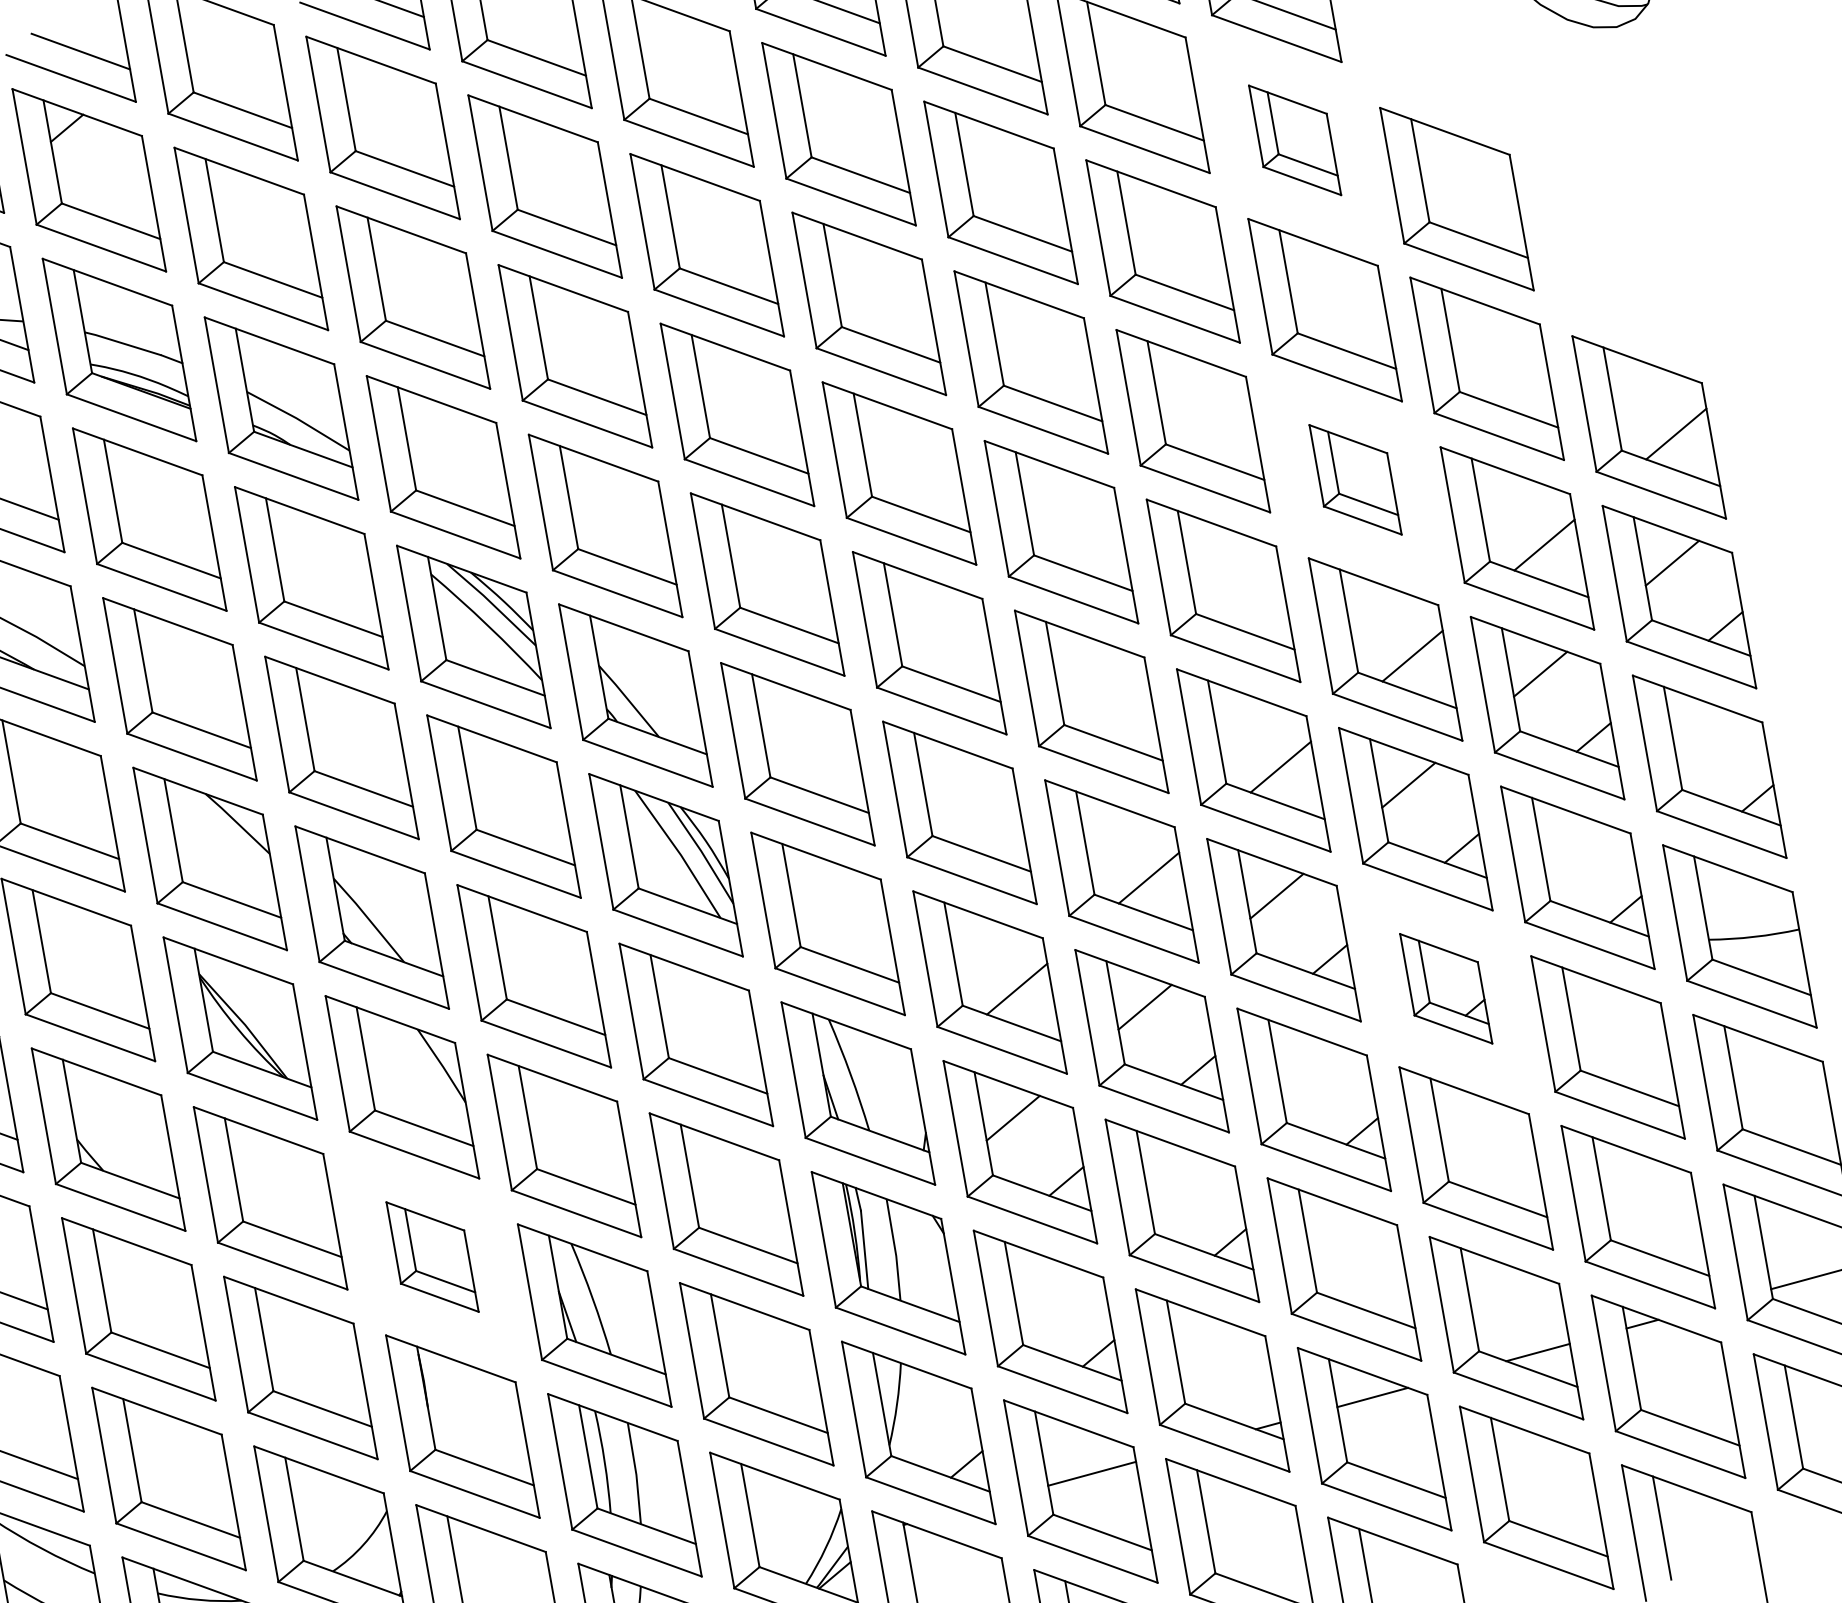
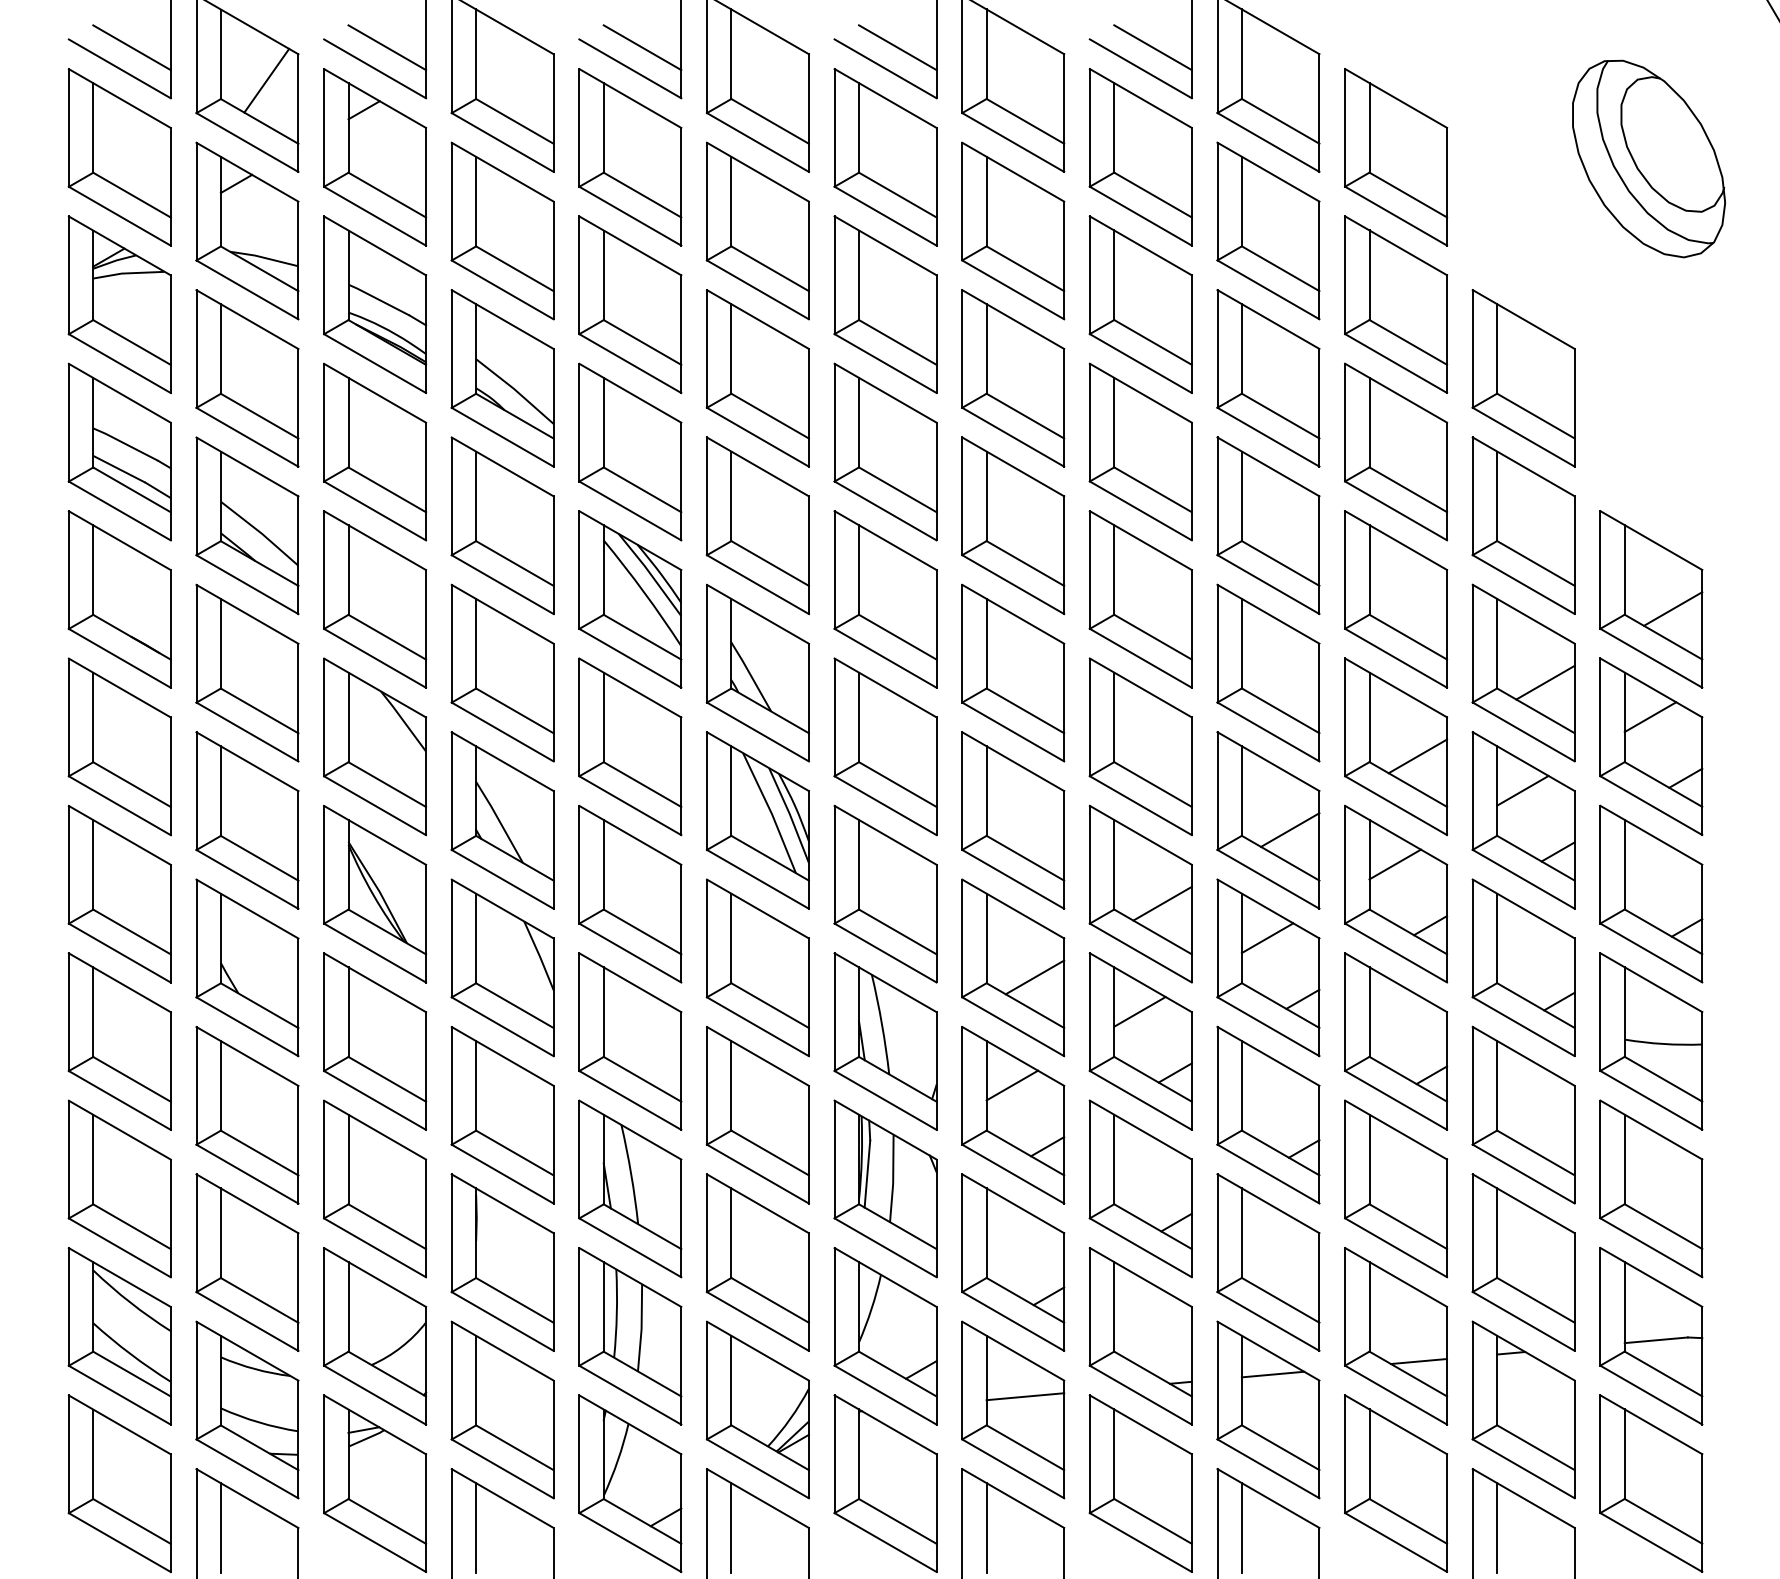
part: (1295, 140) -> (1396, 304), size x1.67
part: (1355, 479) -> (1396, 599), size x1.67
part: (1446, 988) -> (1396, 1041), size x1.67
part: (432, 1257) -> (502, 1115), size x1.67

